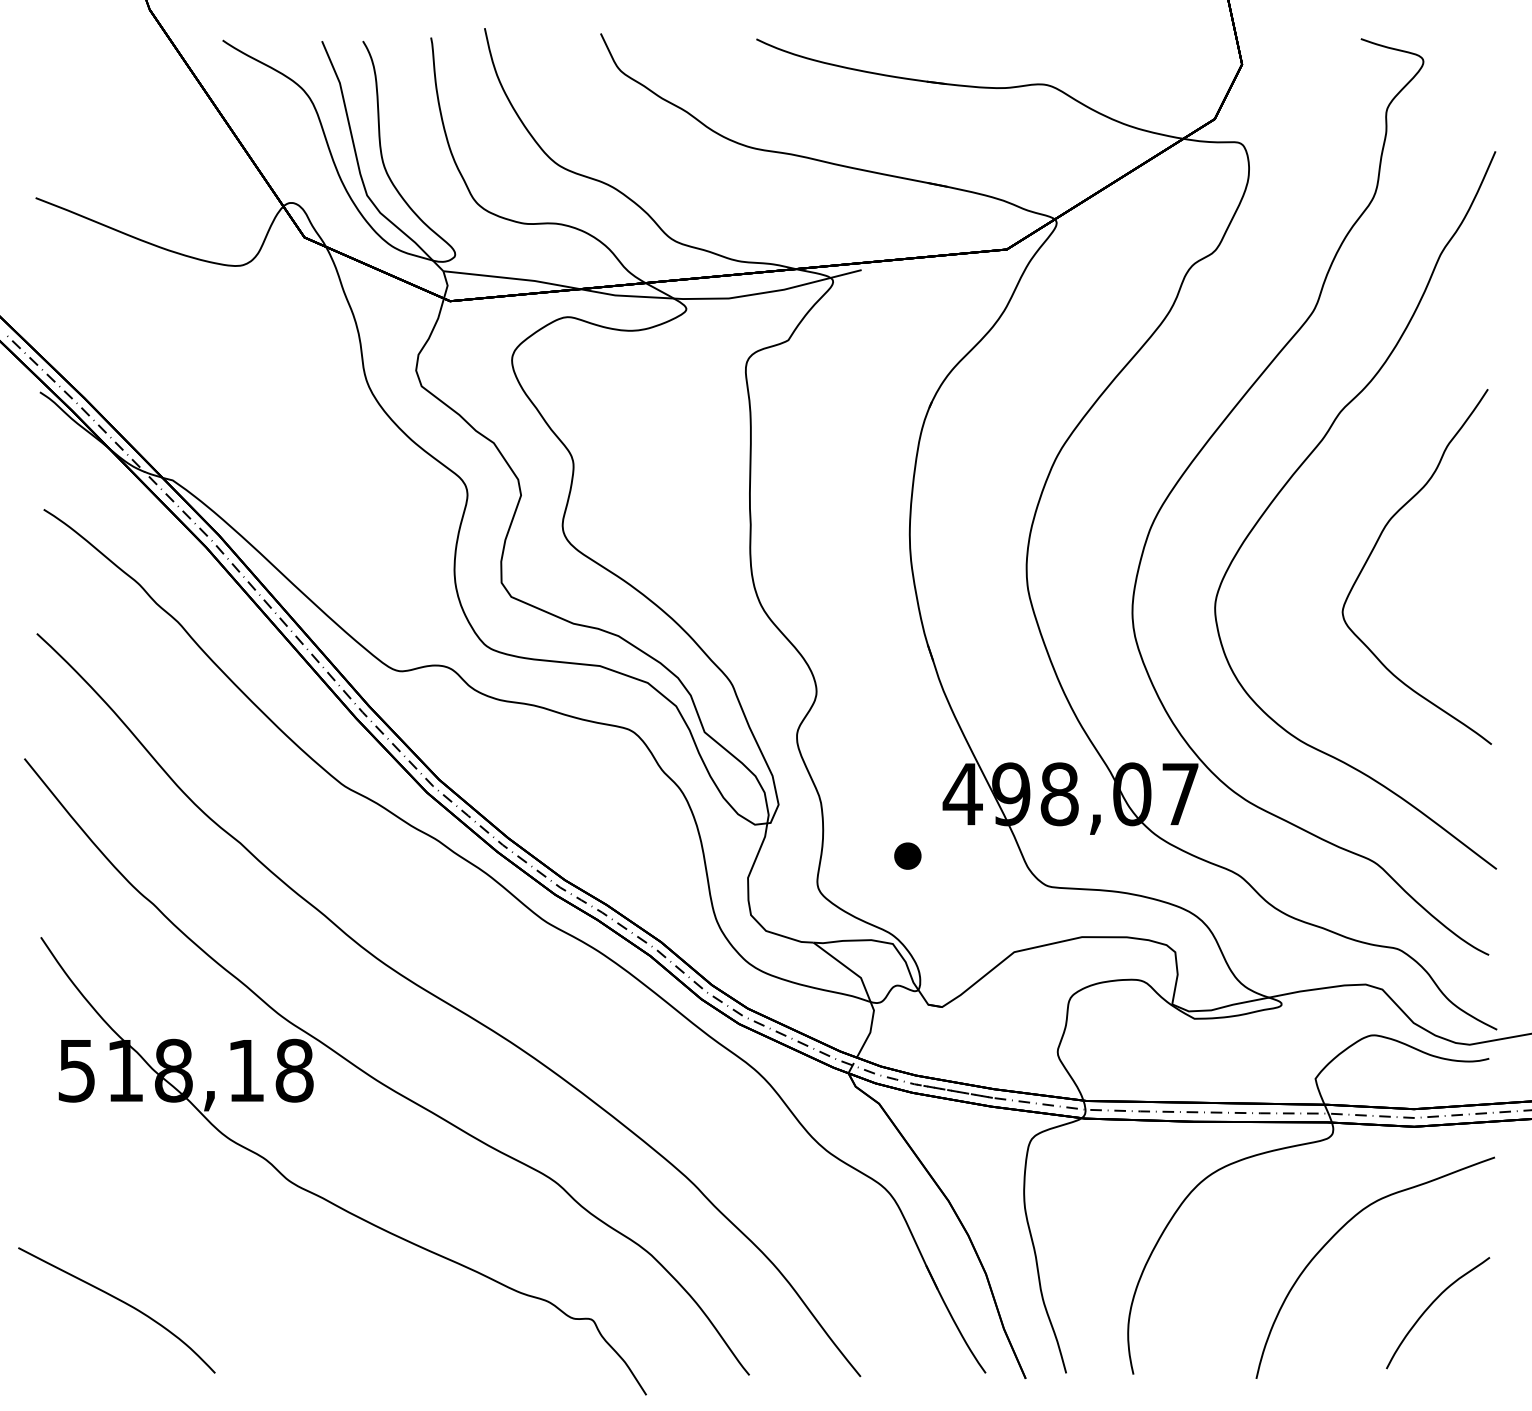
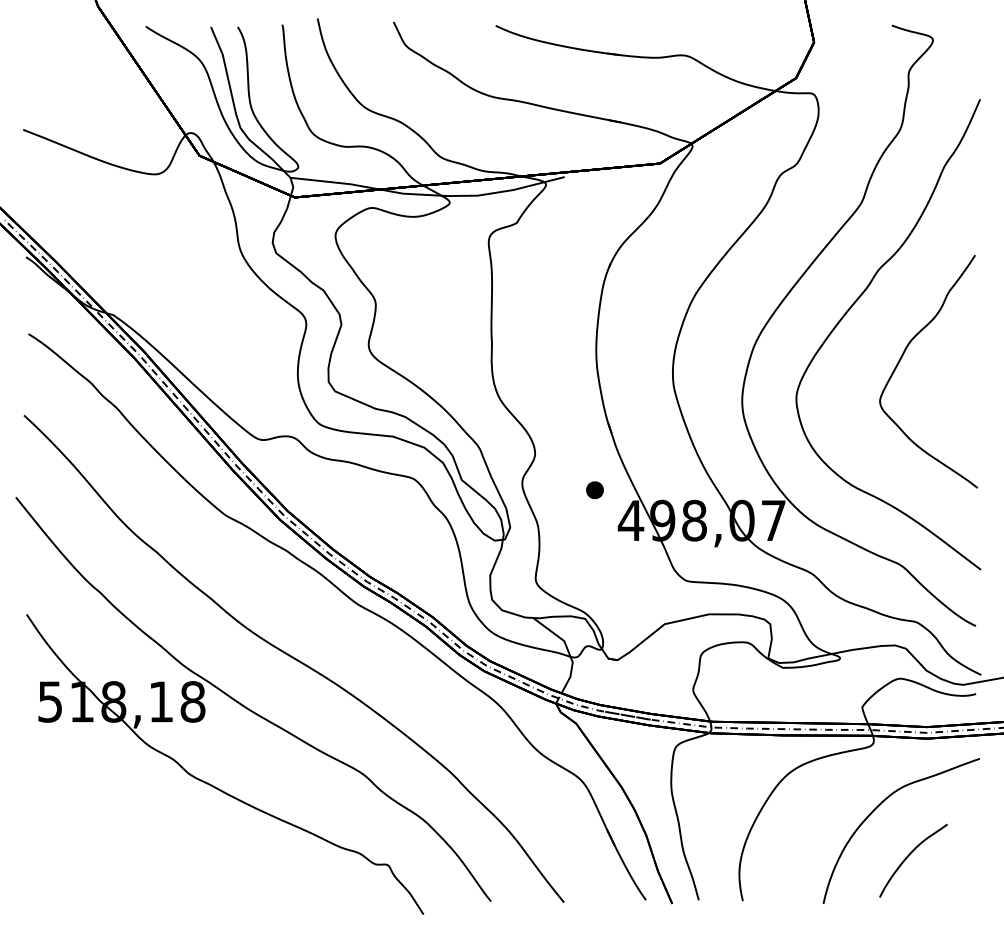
part: (907, 856) -> (594, 490), moved
curve: (119, 1301) -> (78, 853), removed
curve: (1431, 1306) -> (909, 856), moved

